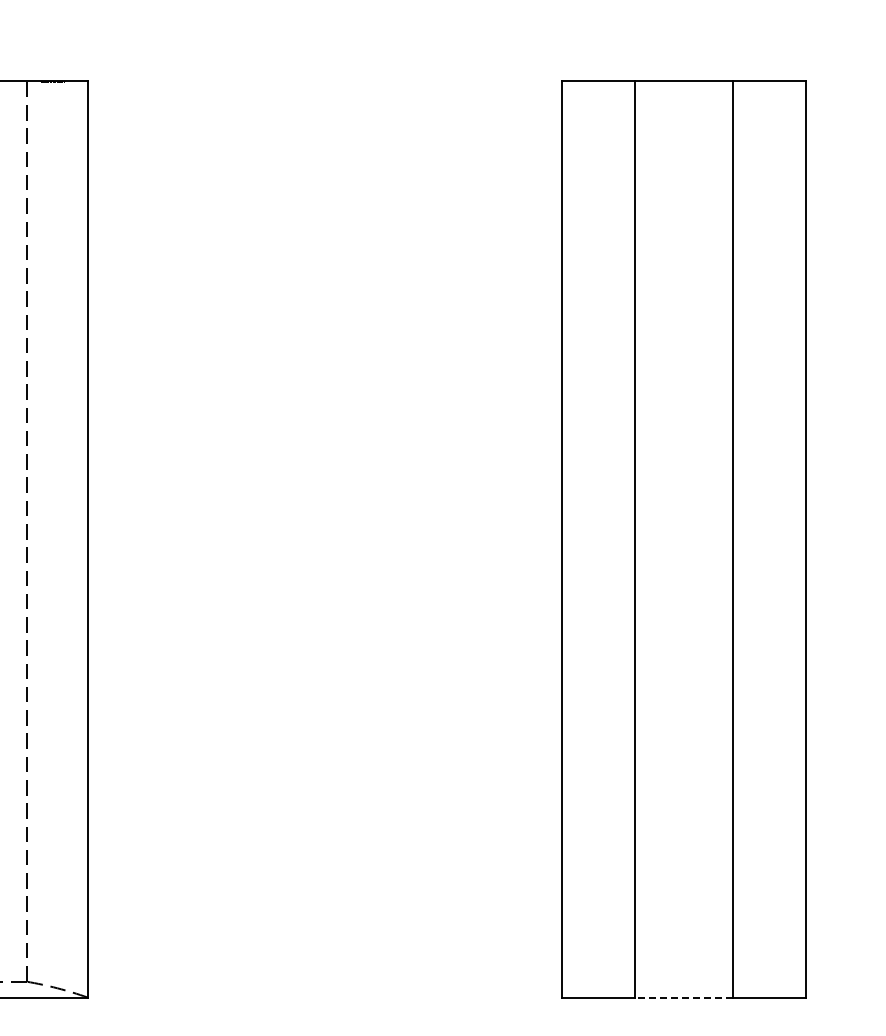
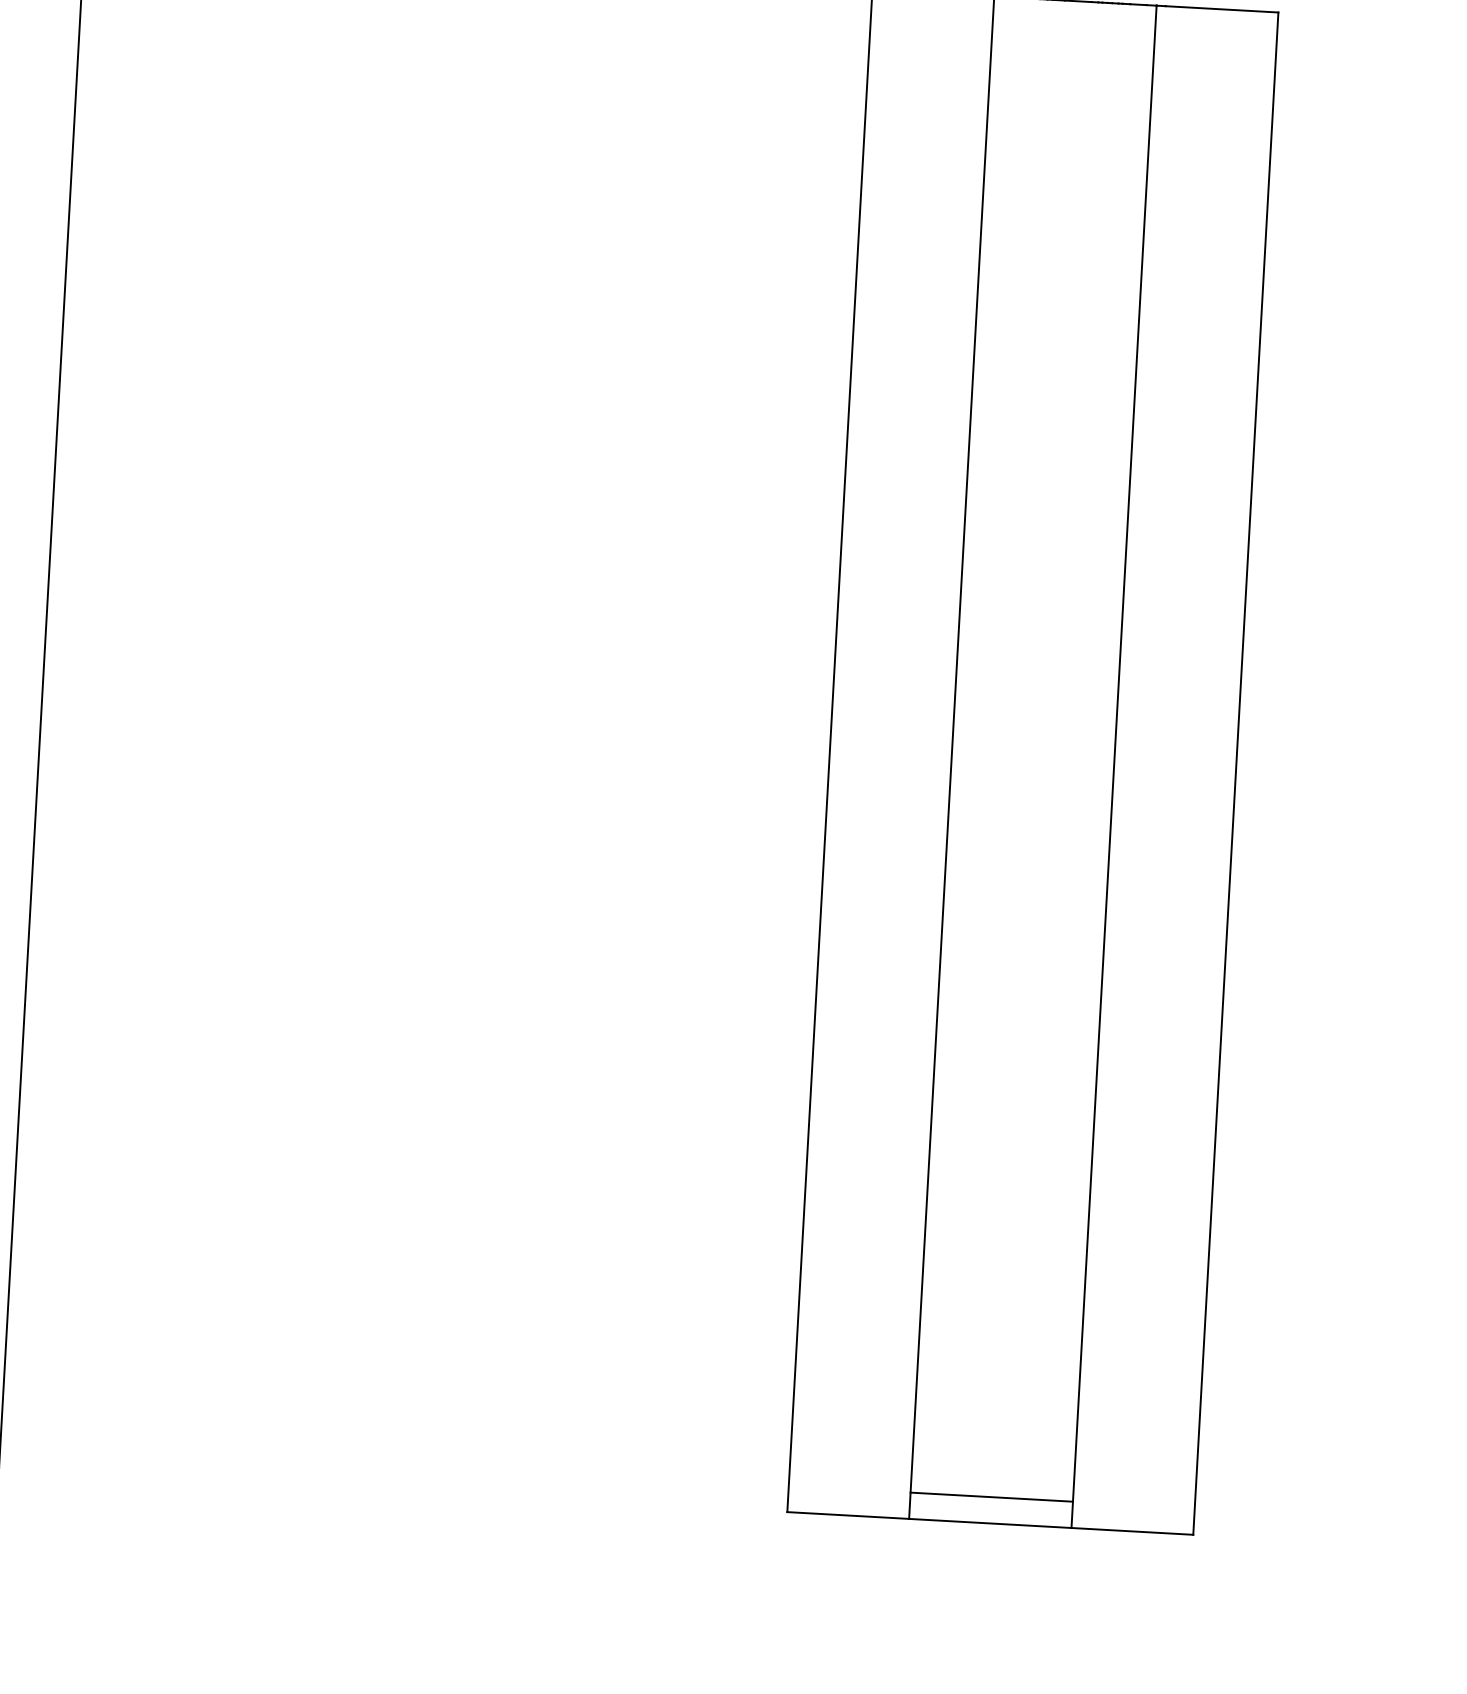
line: (684, 981) -> (992, 1496), added
line: (684, 997) -> (990, 1523), dashed -> solid

